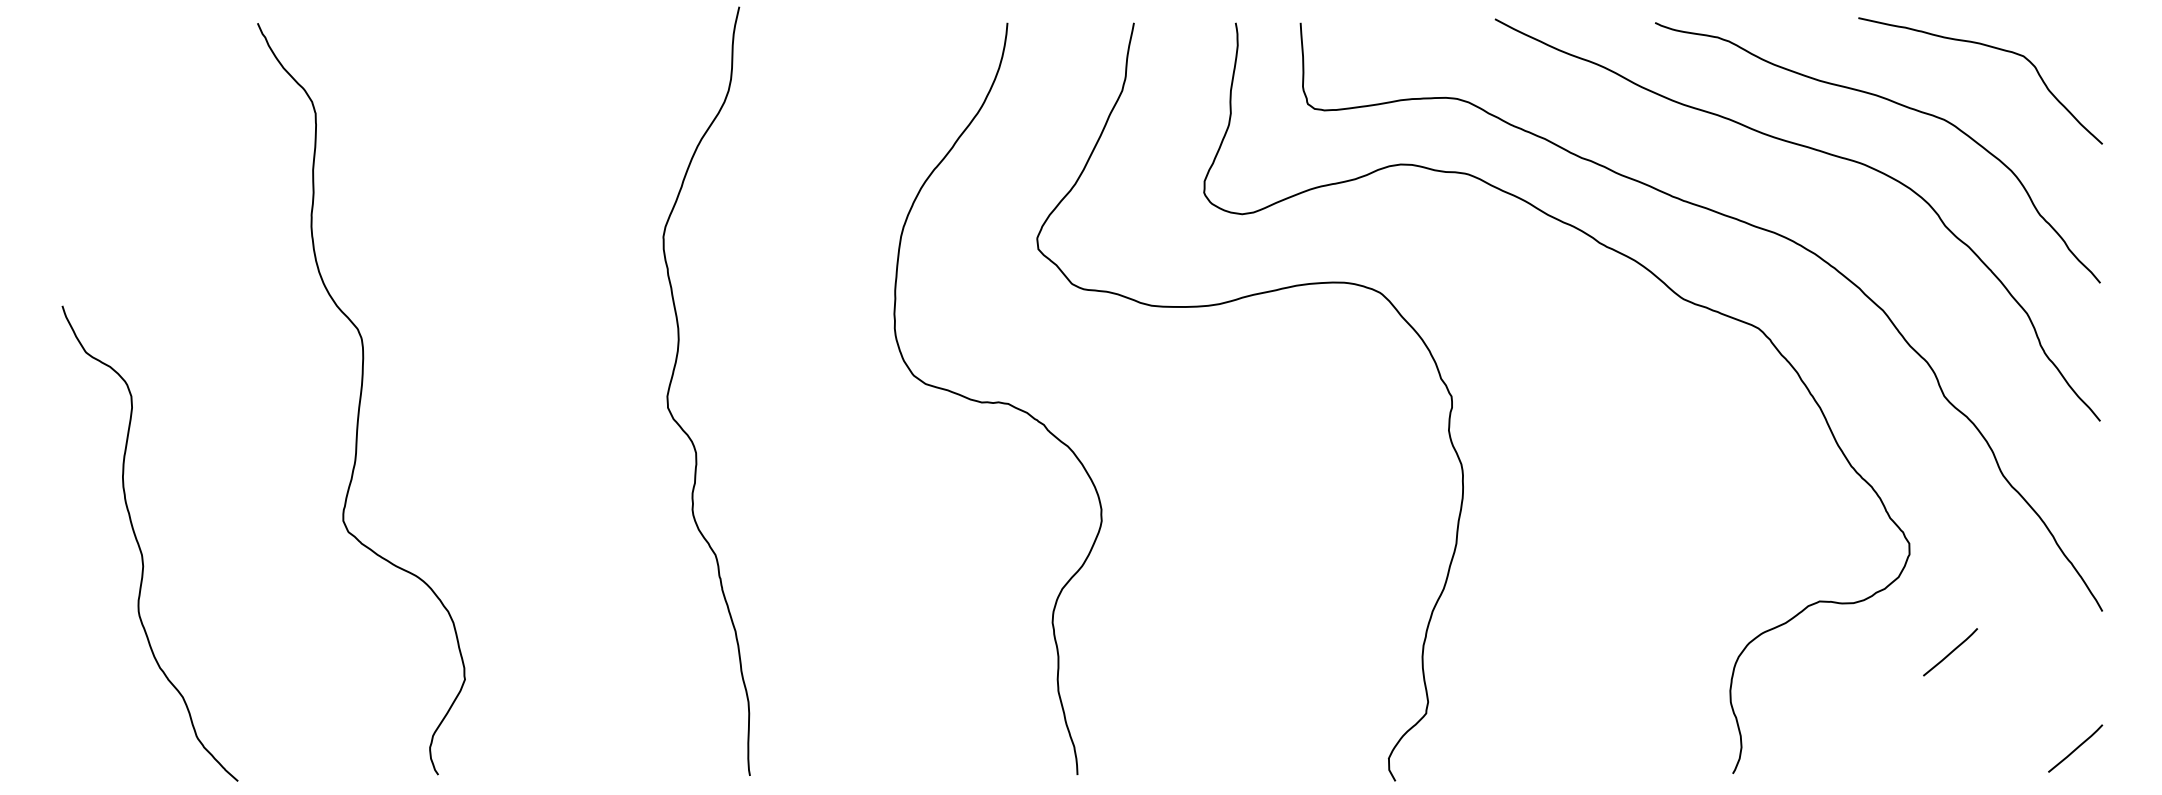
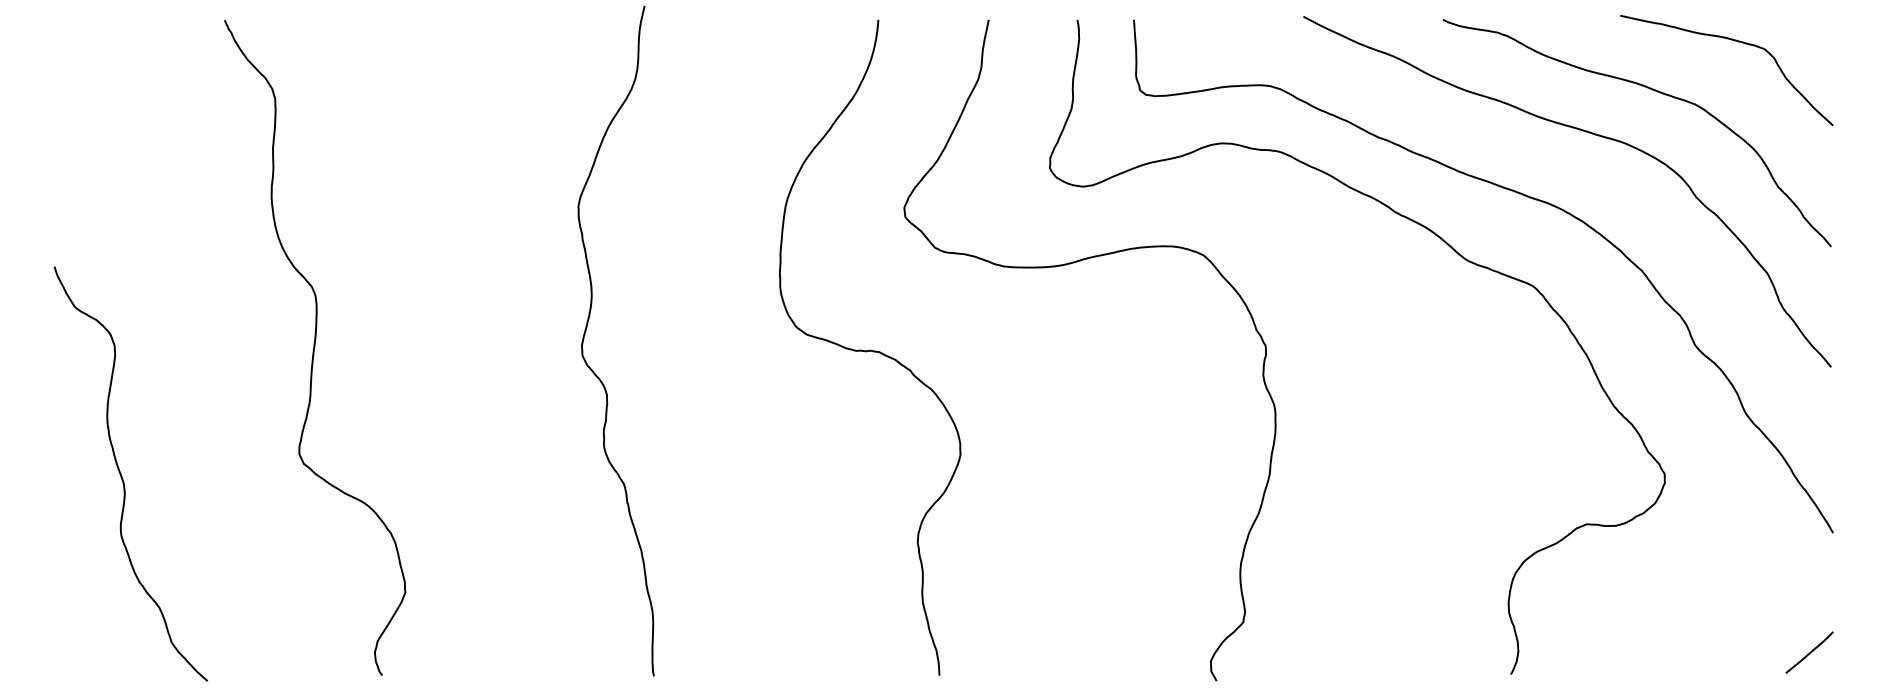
line: (1950, 652) -> (1700, 568), removed

